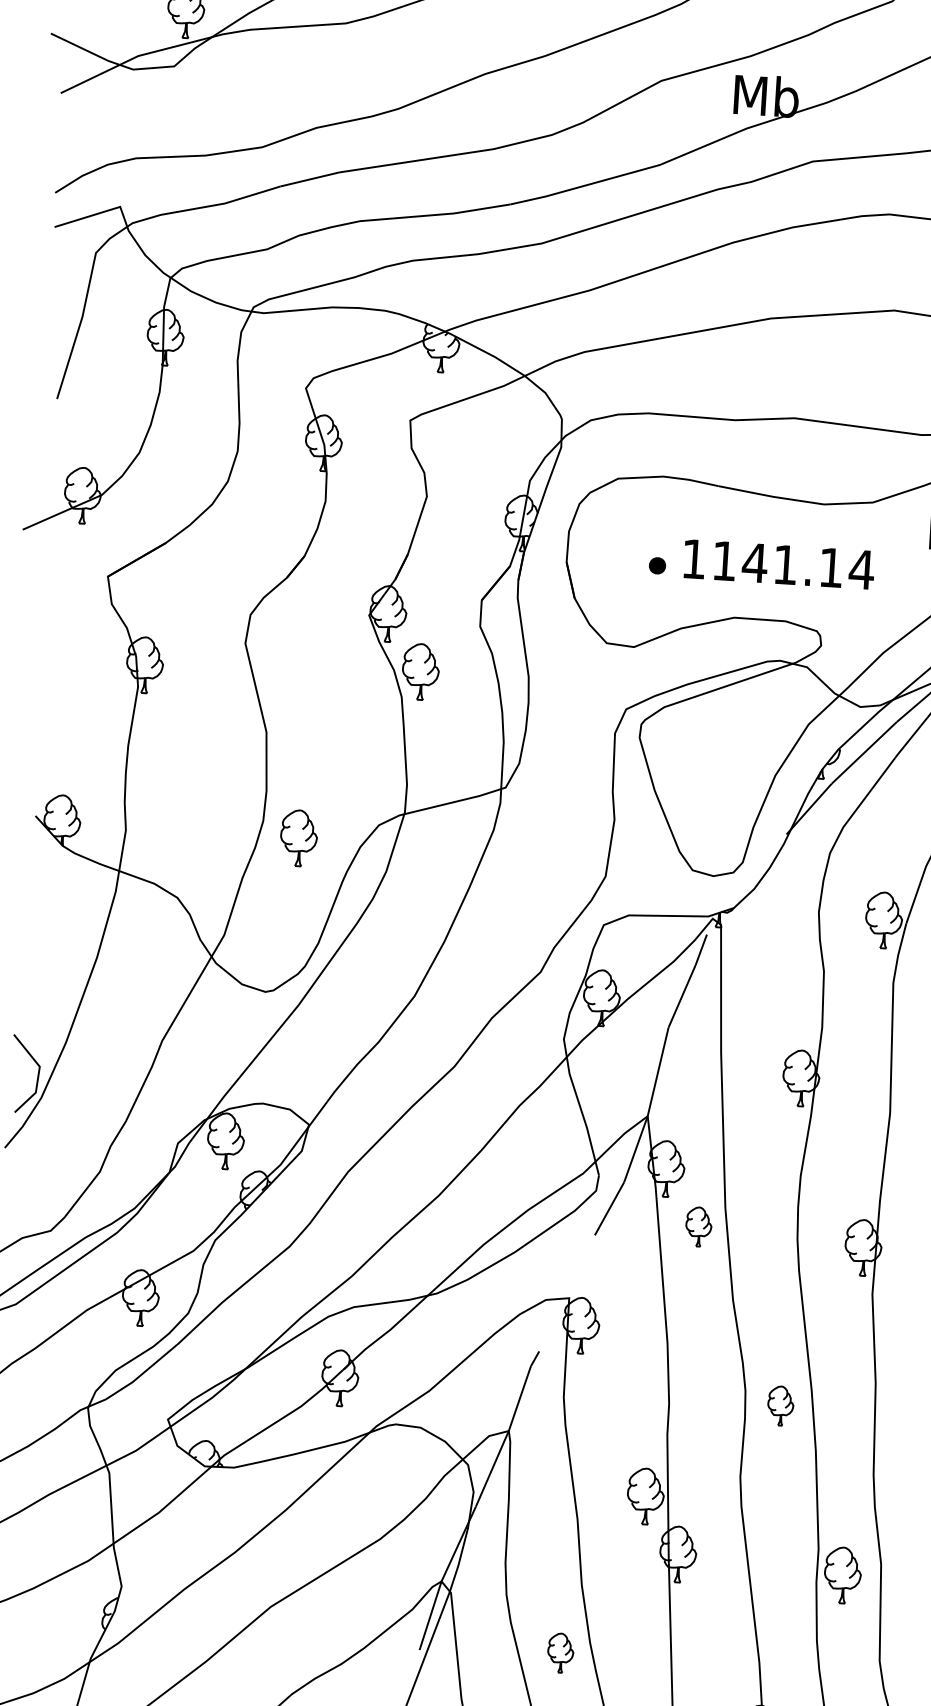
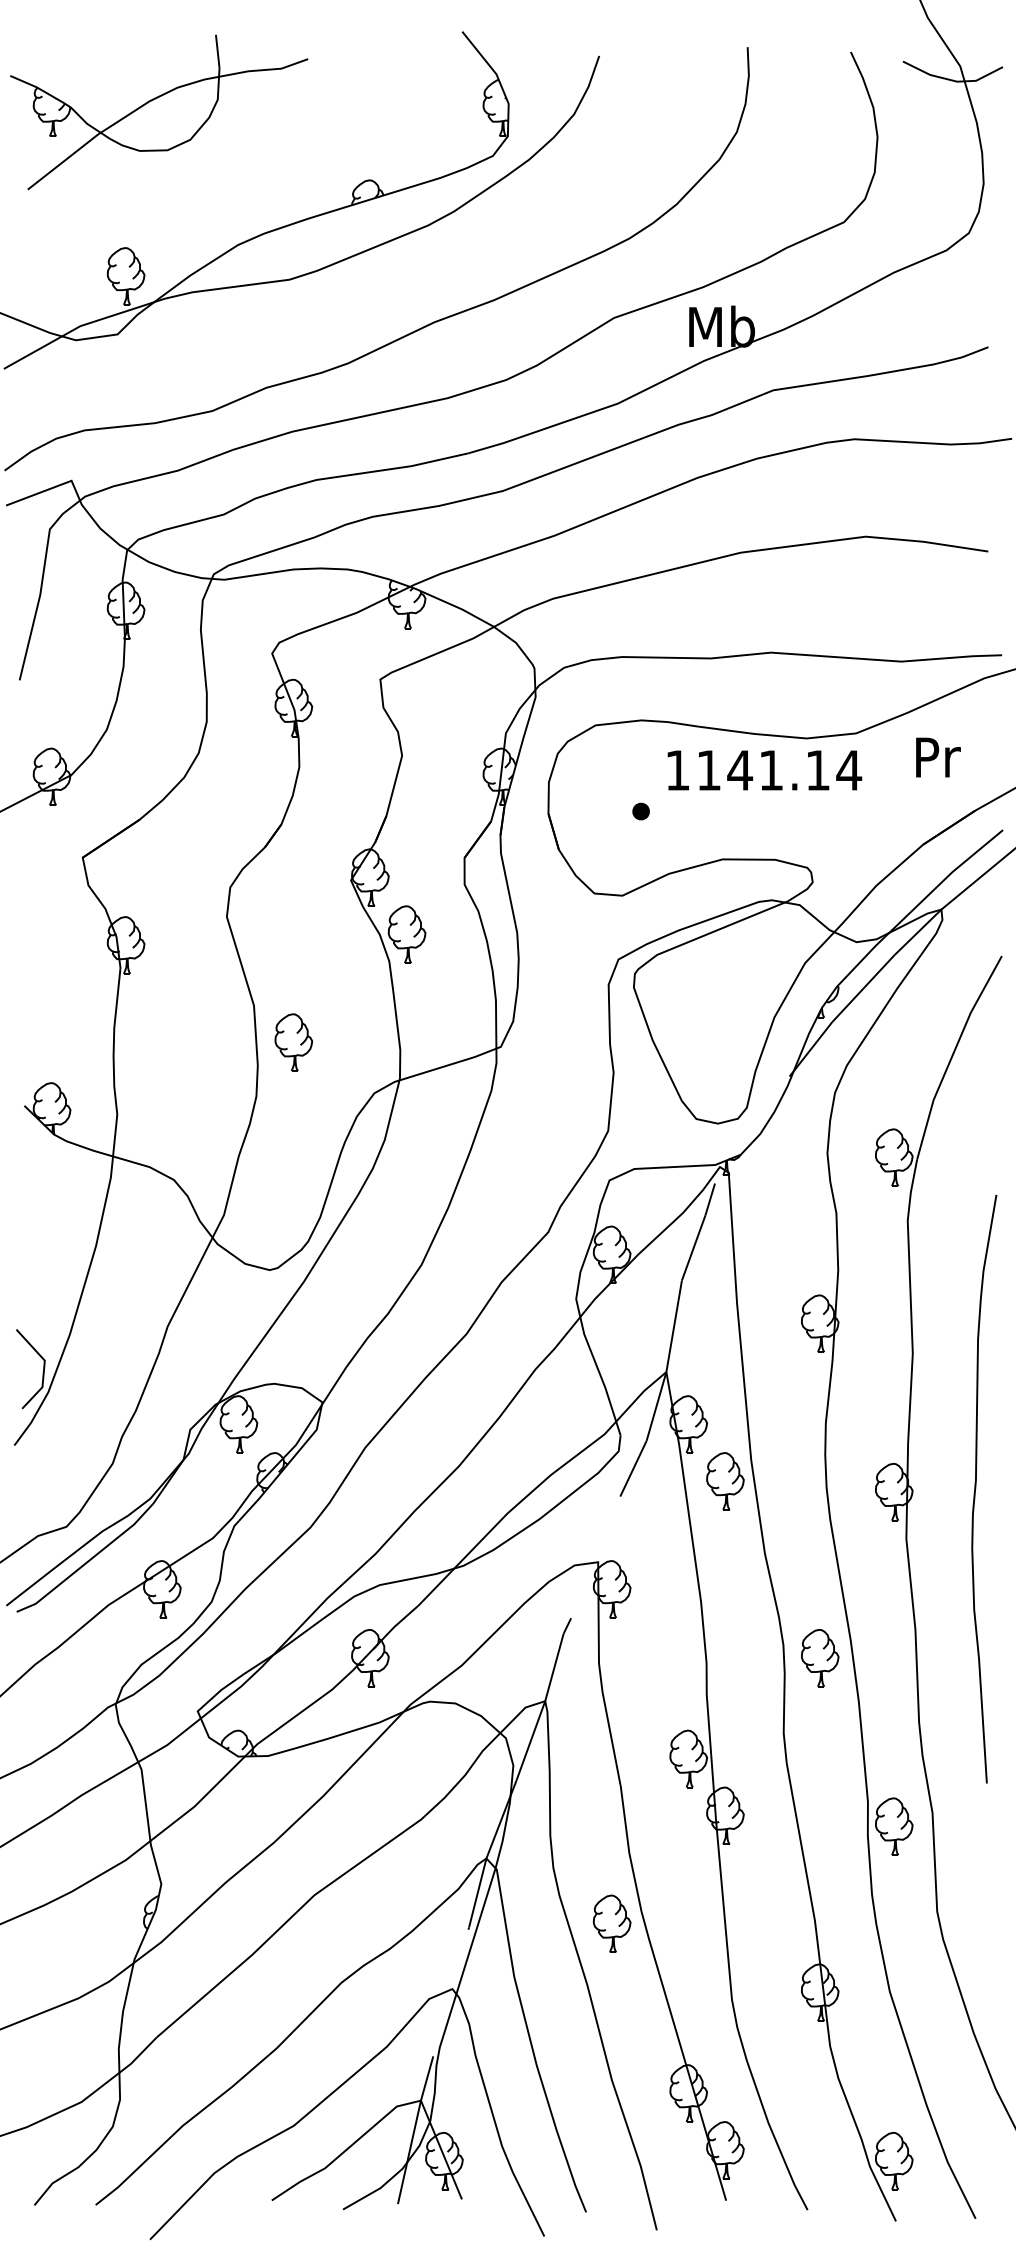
text: (778, 564) -> (764, 770), moved
part: (298, 838) -> (293, 1042), moved
part: (698, 1227) -> (725, 1481), size x1.43
part: (780, 1406) -> (820, 1658), size x1.43
part: (560, 1652) -> (612, 1923), size x1.43

